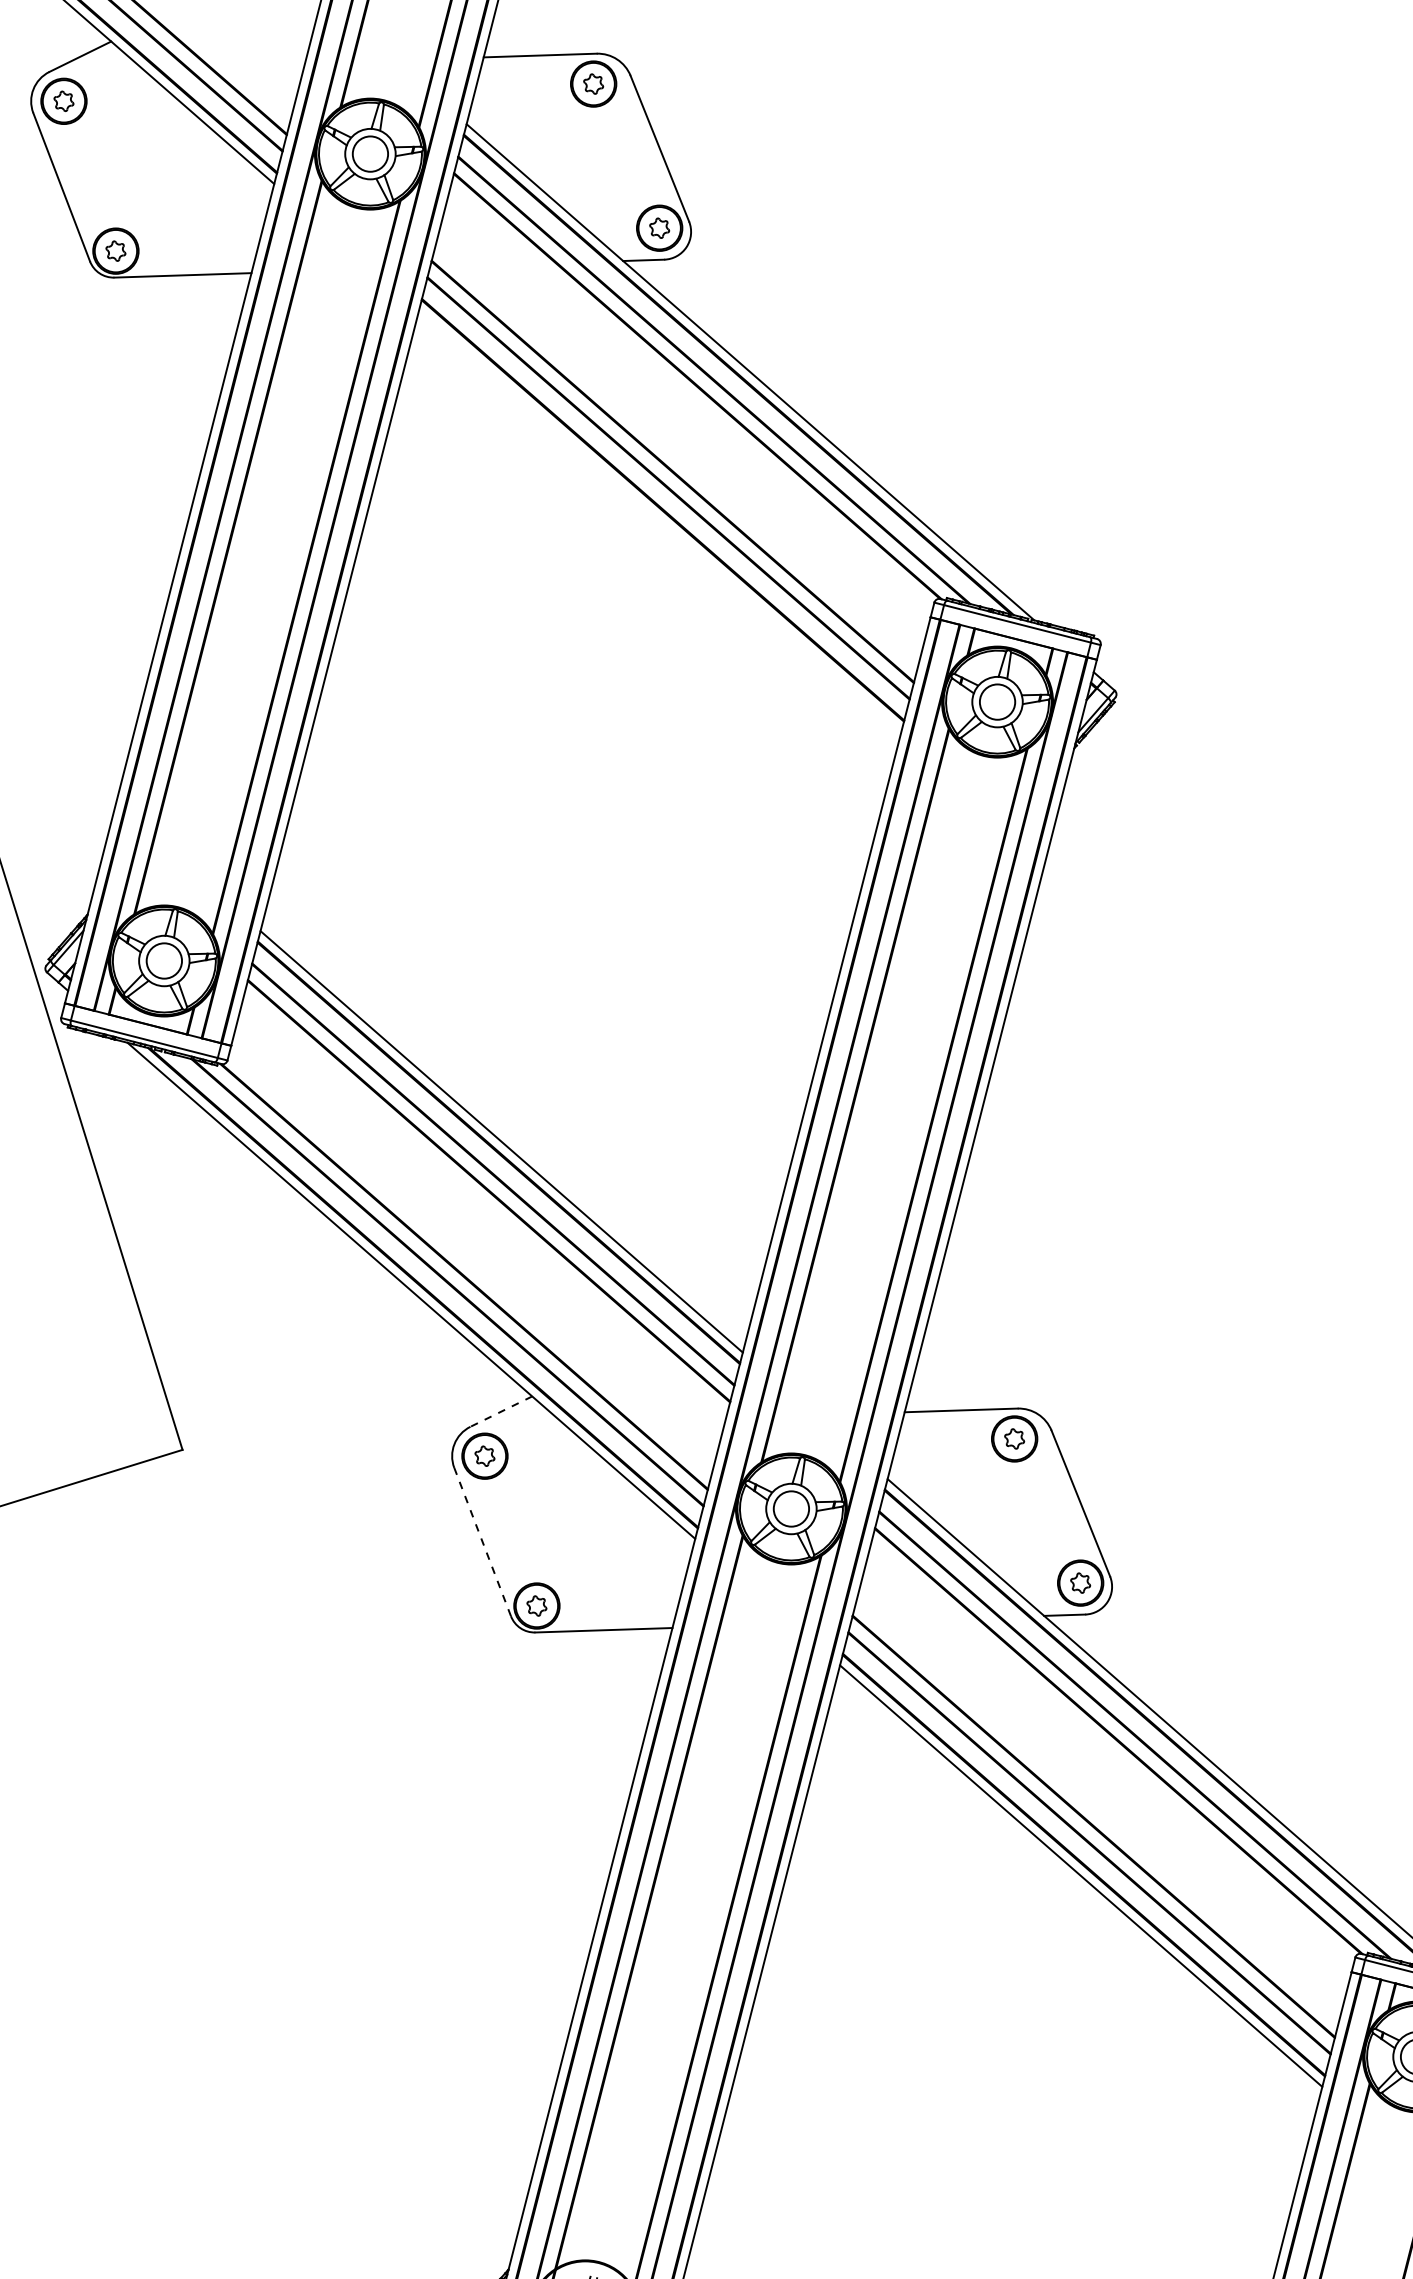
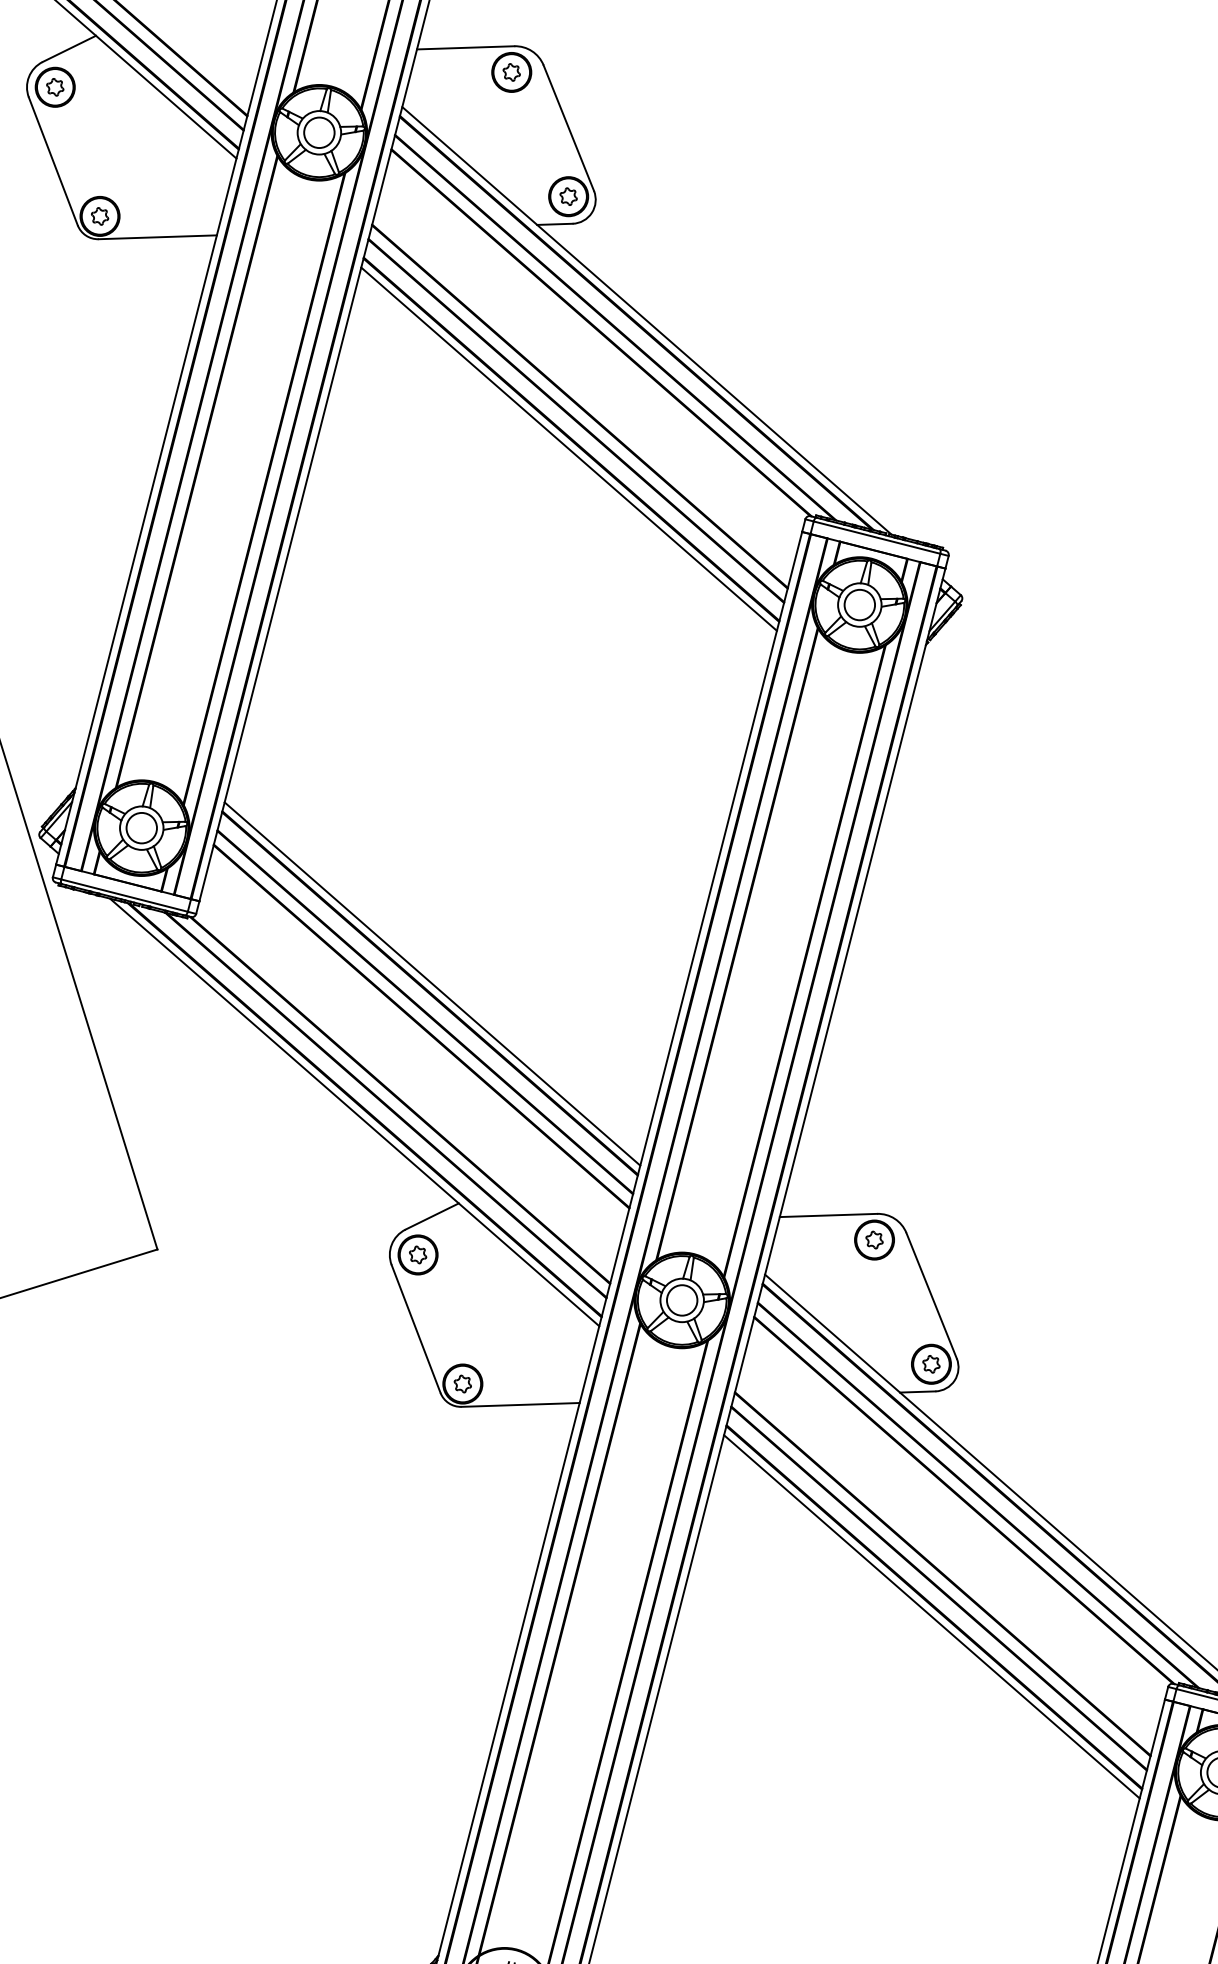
line: (660, 521) -> (569, 449), added
line: (500, 1411) -> (431, 1216), dashed -> solid
line: (482, 1541) -> (415, 1328), dashed -> solid

